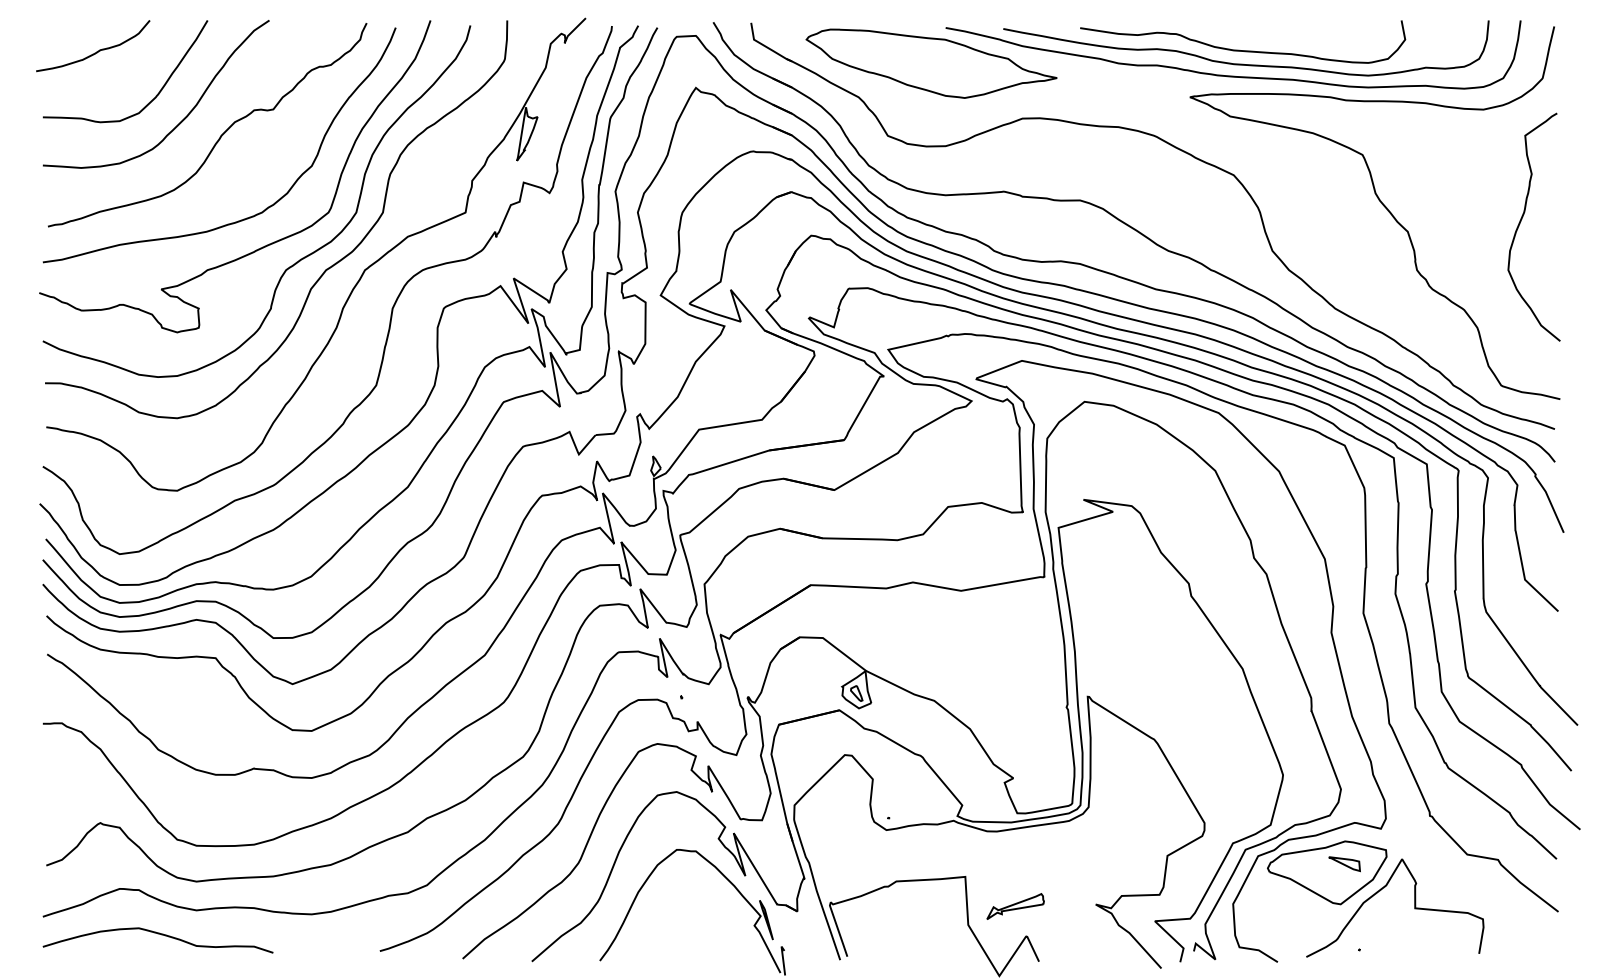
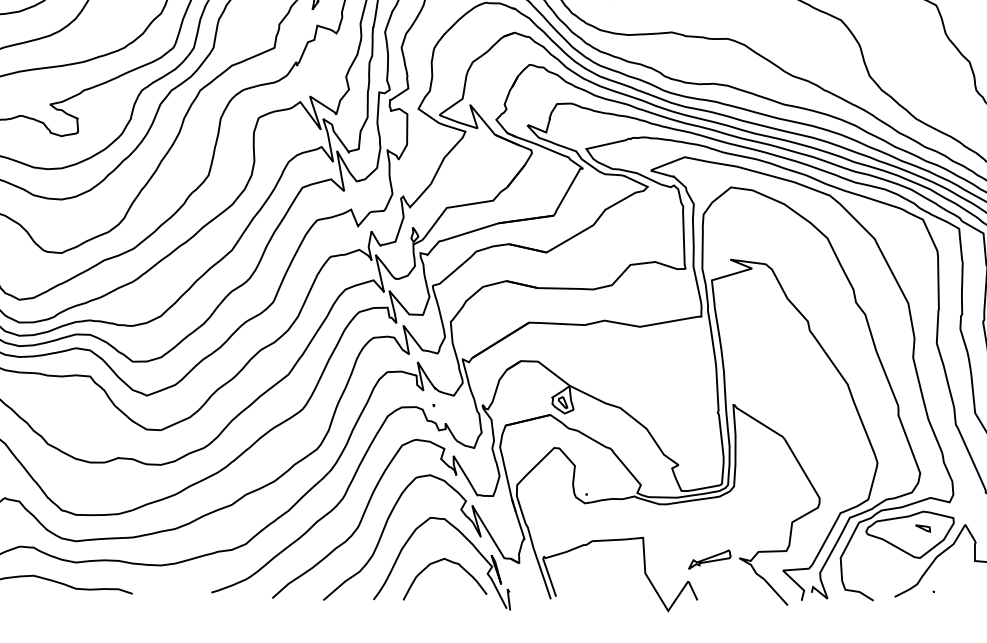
part: (1344, 864) -> (922, 528), size x0.62
part: (1015, 906) -> (709, 559), moved
curve: (707, 911) -> (452, 563), added

